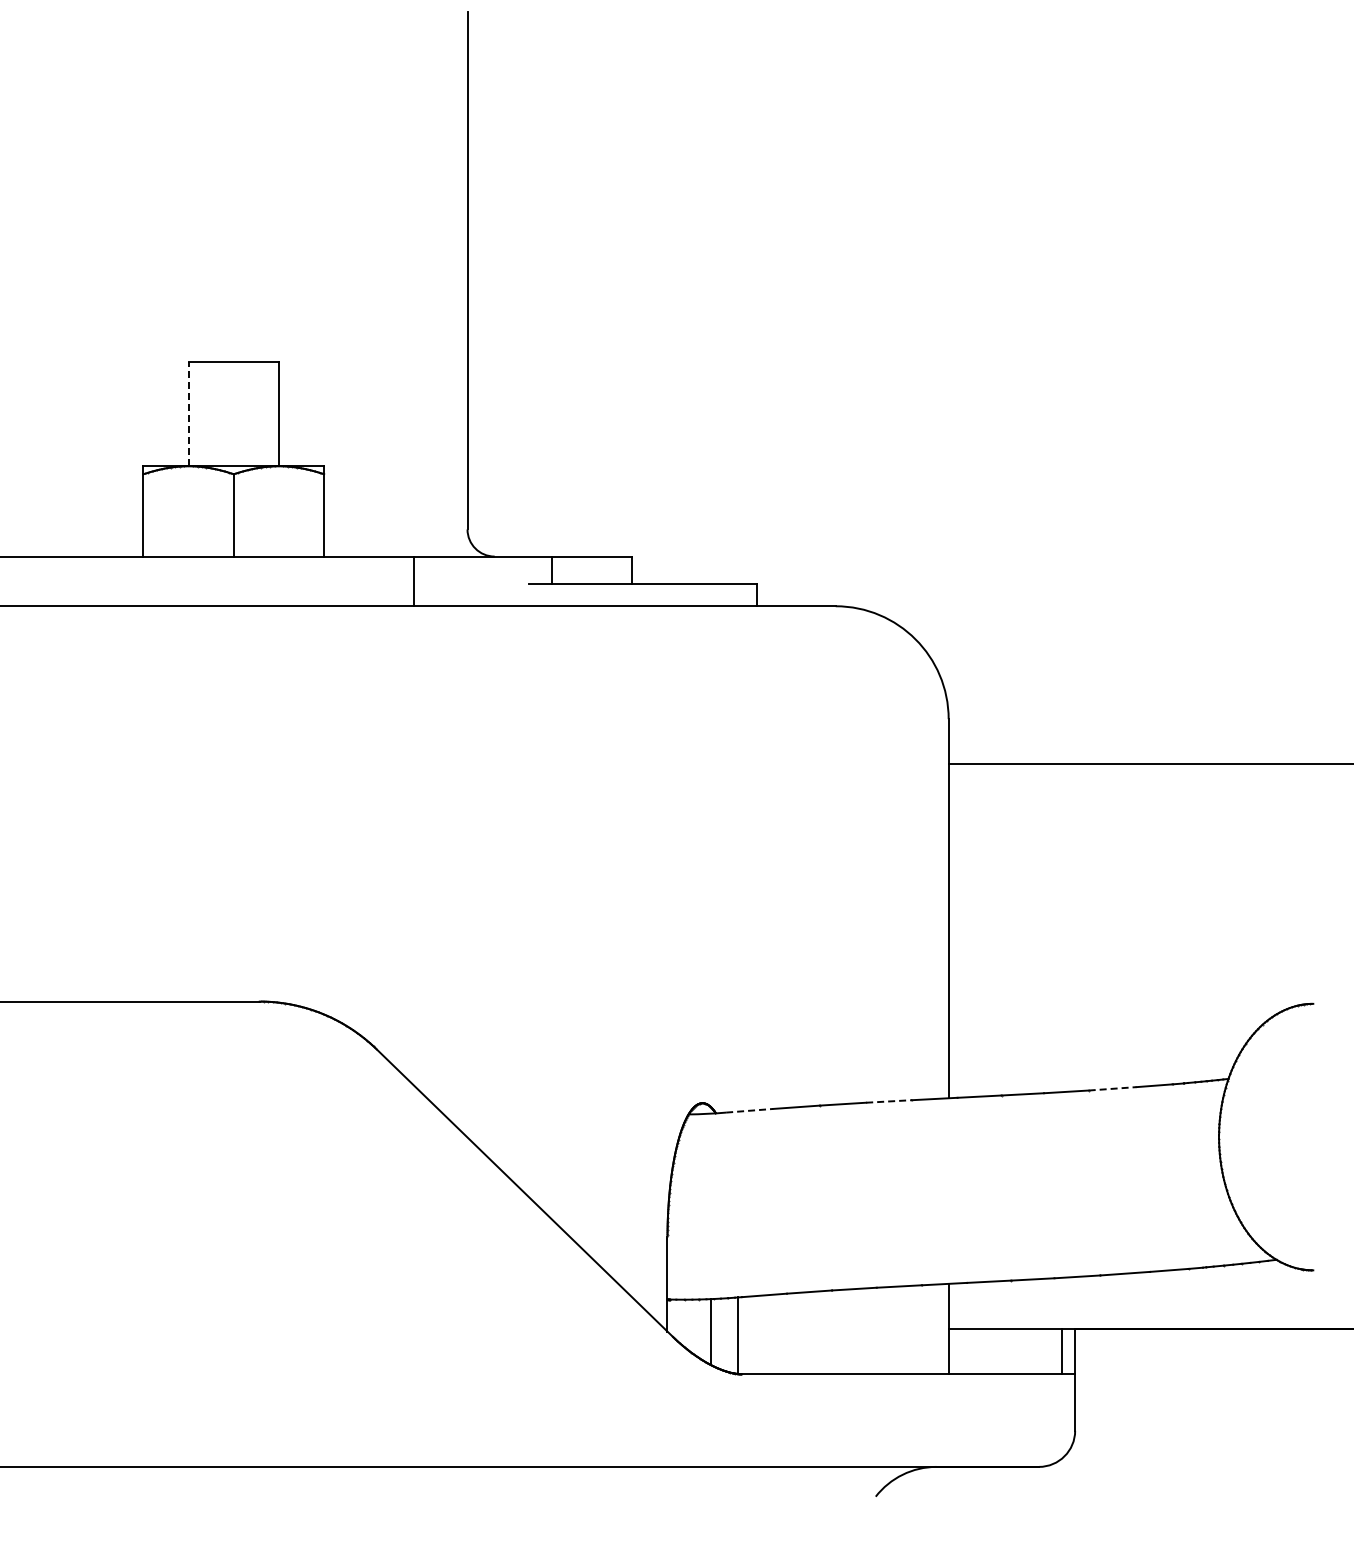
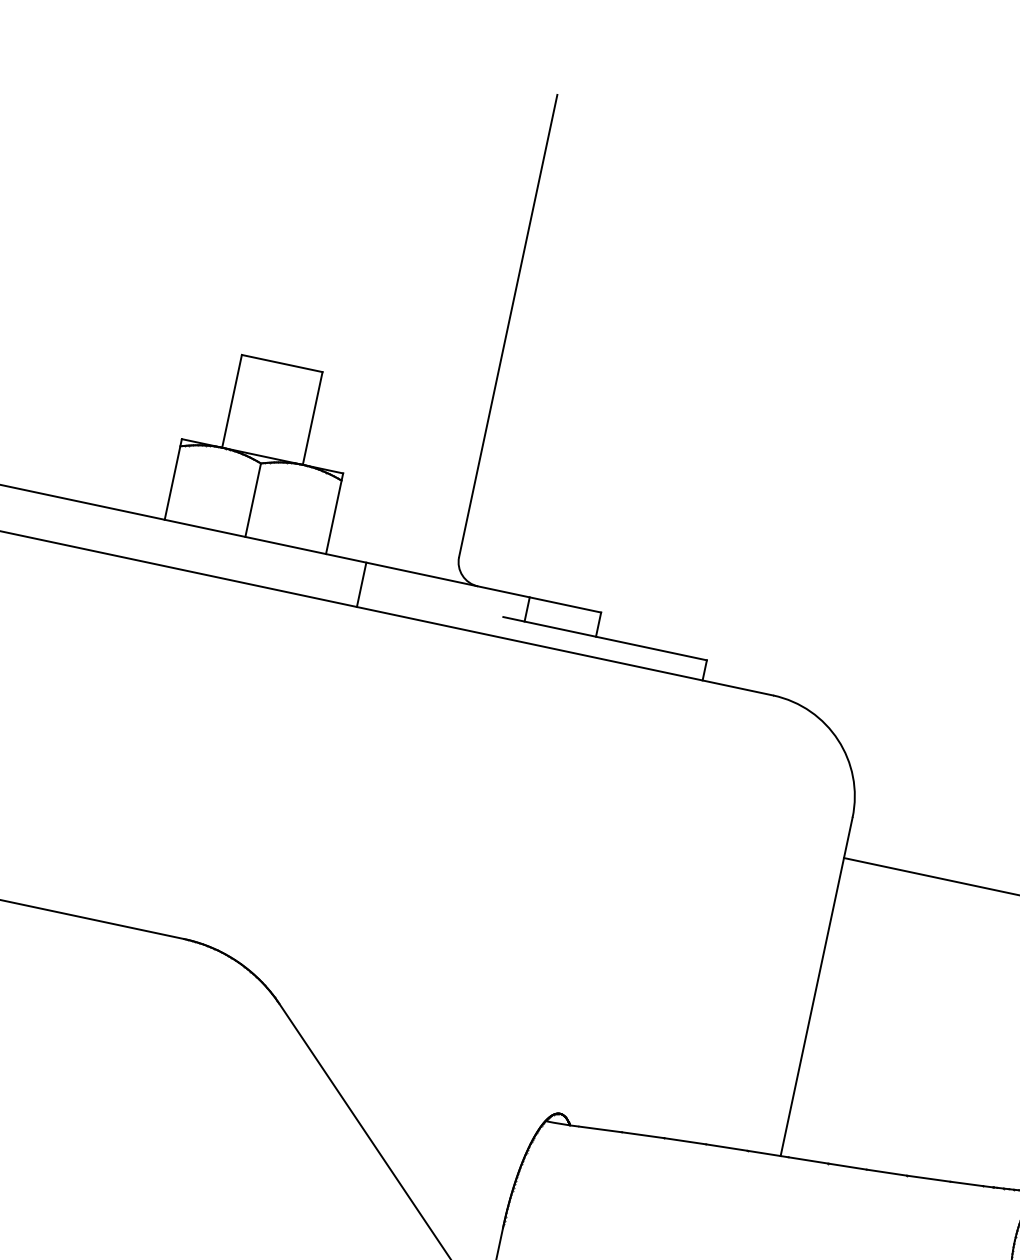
line: (188, 414) -> (231, 401), dashed -> solid
line: (414, 581) -> (361, 584), moved
line: (1113, 1088) -> (929, 1178), dashed -> solid
line: (889, 1101) -> (727, 1147), dashed -> solid
line: (749, 1110) -> (600, 1129), dashed -> solid

